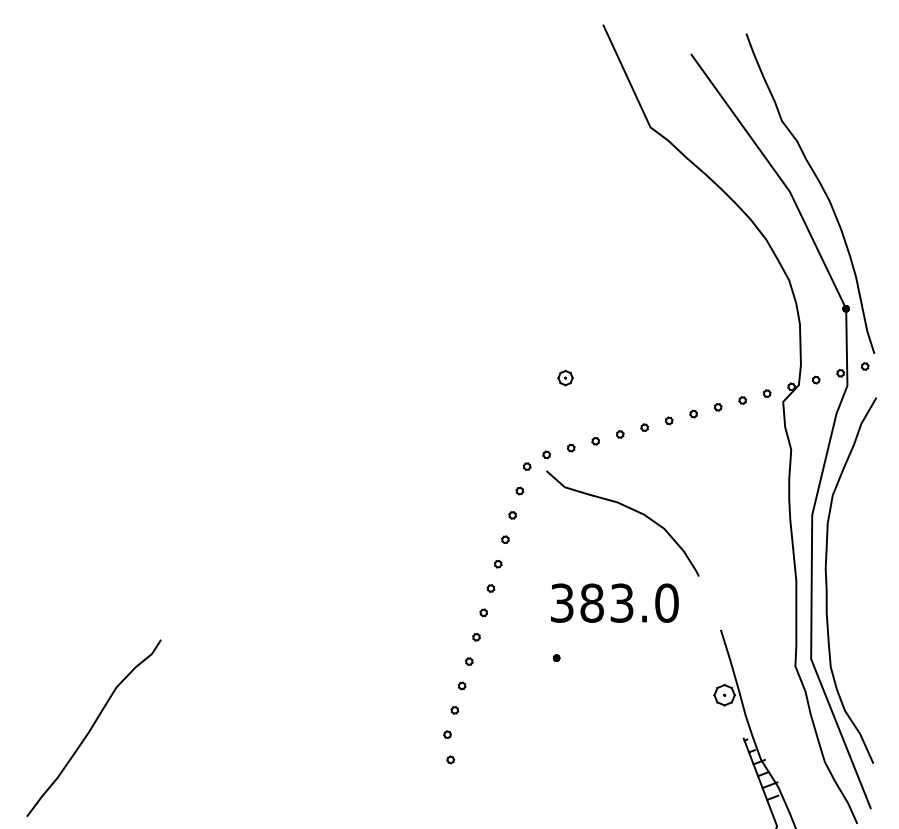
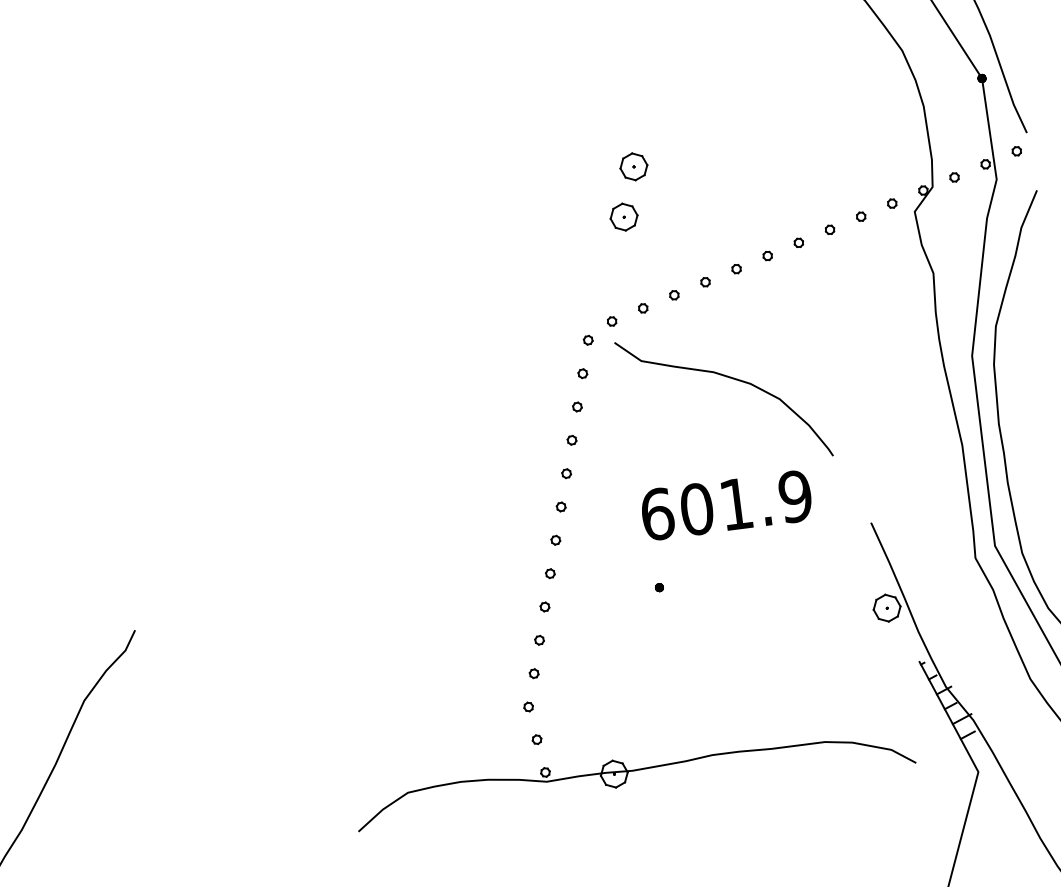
part: (577, 341) -> (633, 166), added
part: (565, 377) -> (623, 216), size x1.43
text: (614, 602) -> (726, 504), 383.0 -> 601.9
part: (519, 796) -> (633, 776), added

